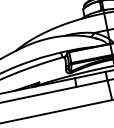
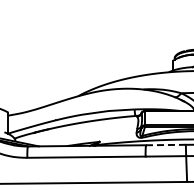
line: (90, 75) -> (166, 145), solid -> dashed

